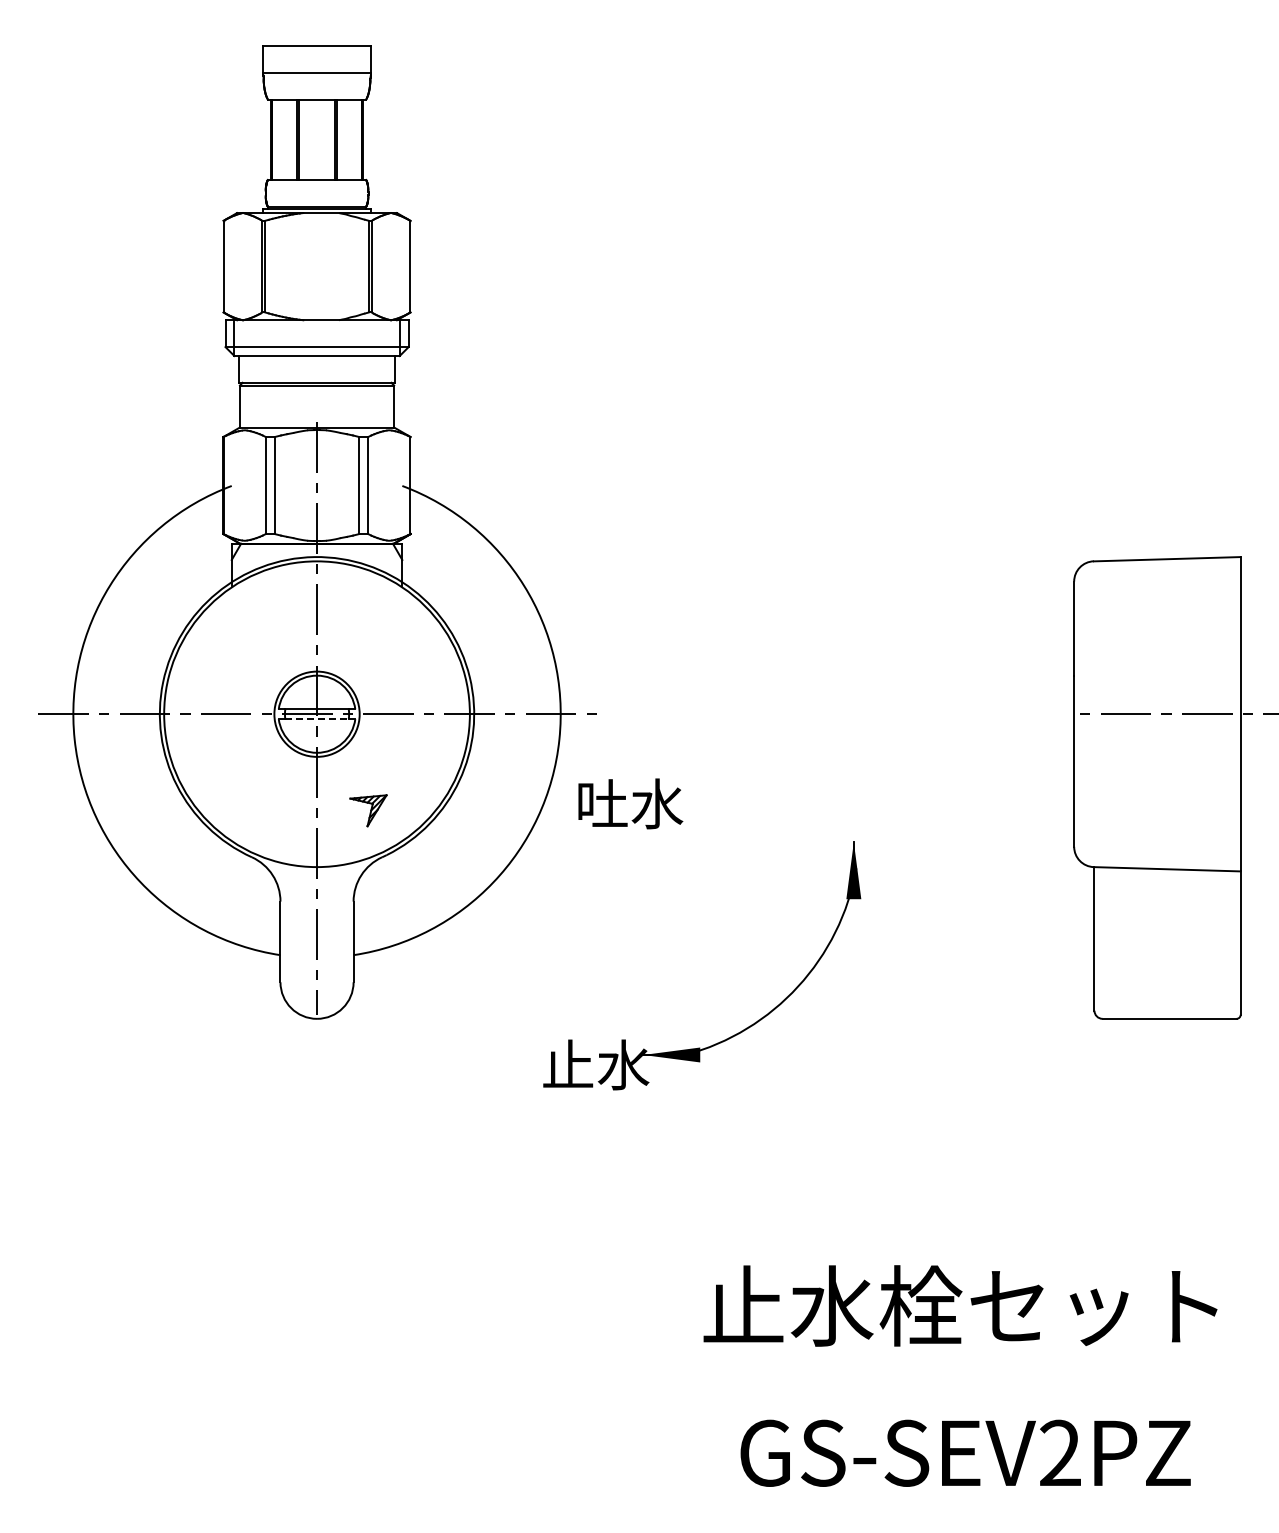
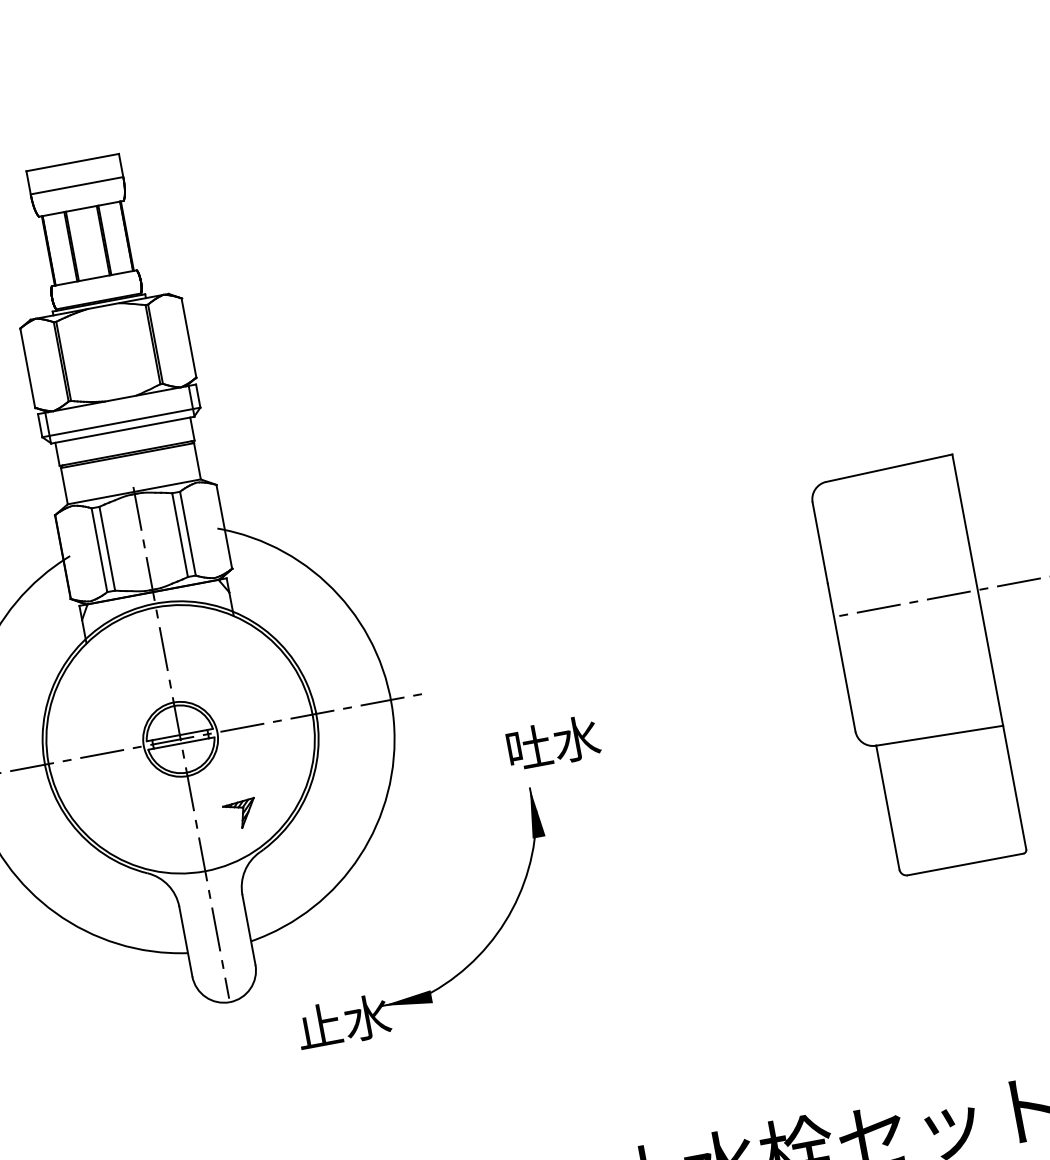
line: (317, 719) -> (181, 743), dashed -> solid
text: (630, 803) -> (553, 743), moved
part: (741, 1030) -> (463, 968), moved

